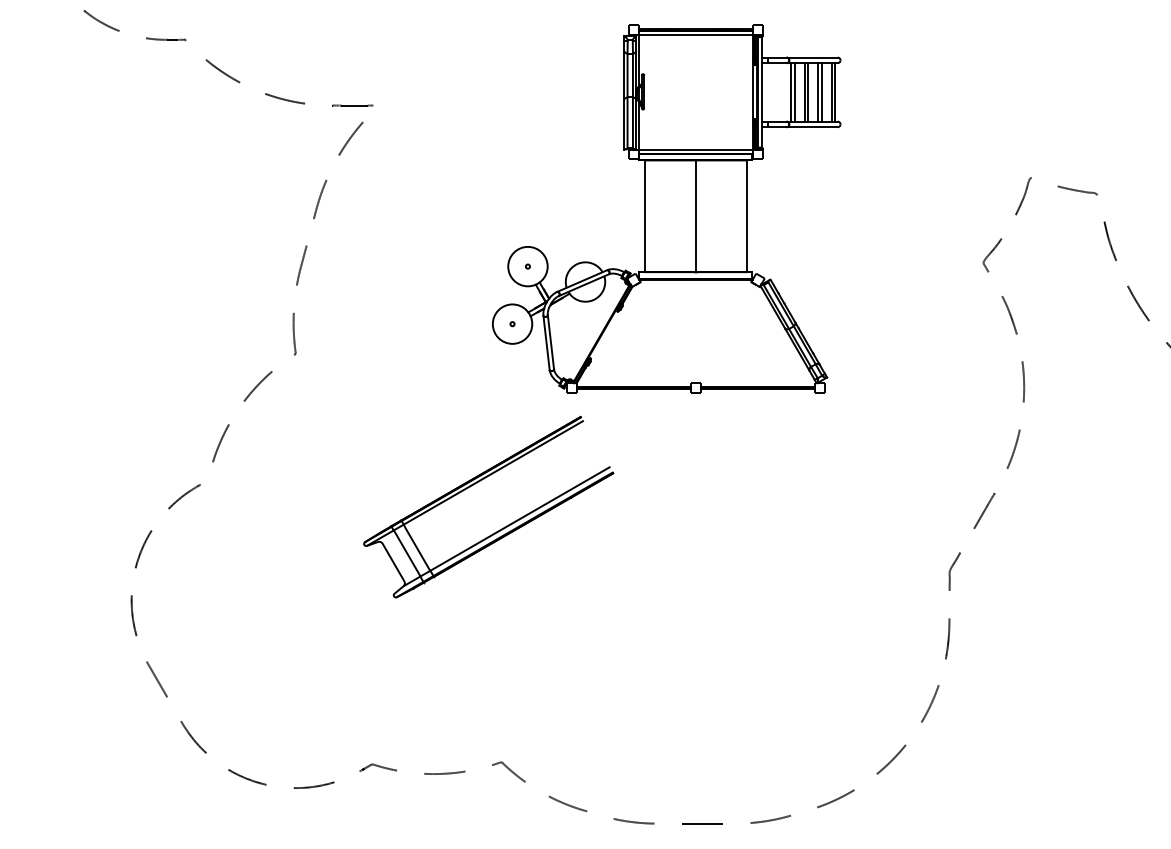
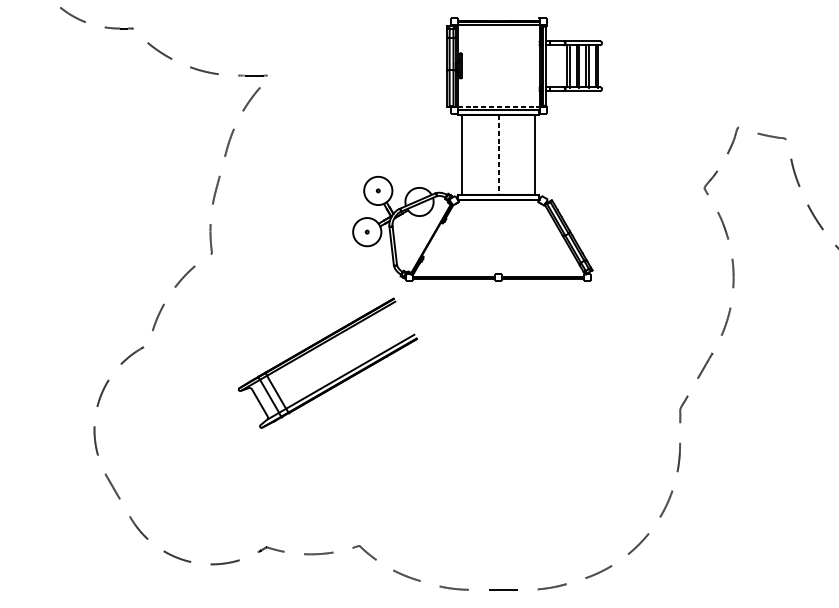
line: (696, 149) -> (498, 107), solid -> dashed
line: (695, 216) -> (498, 155), solid -> dashed
part: (477, 483) -> (319, 346), moved

